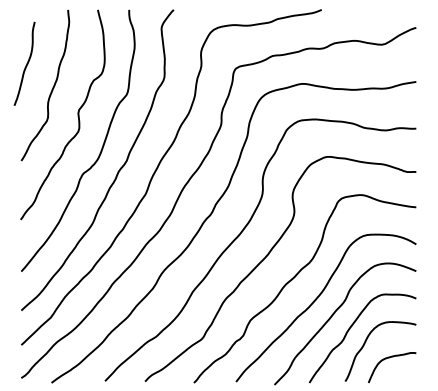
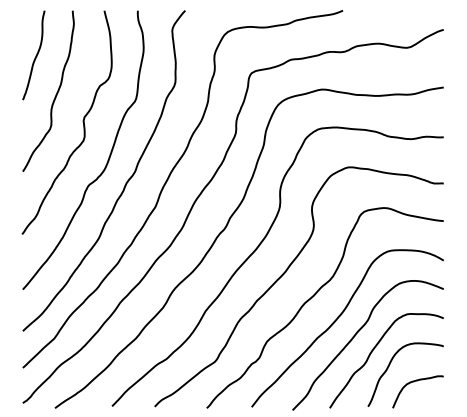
curve: (26, 63) -> (35, 55), moved

